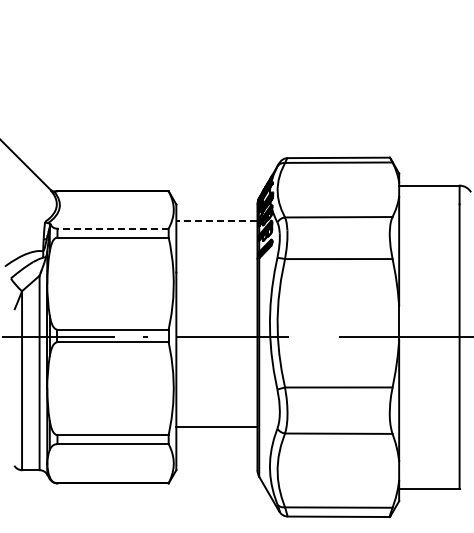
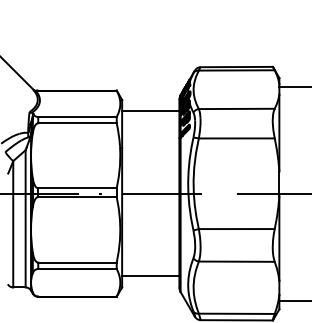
line: (216, 220) -> (150, 111), dashed -> solid
line: (113, 228) -> (77, 116), dashed -> solid
line: (216, 426) -> (150, 275), moved

